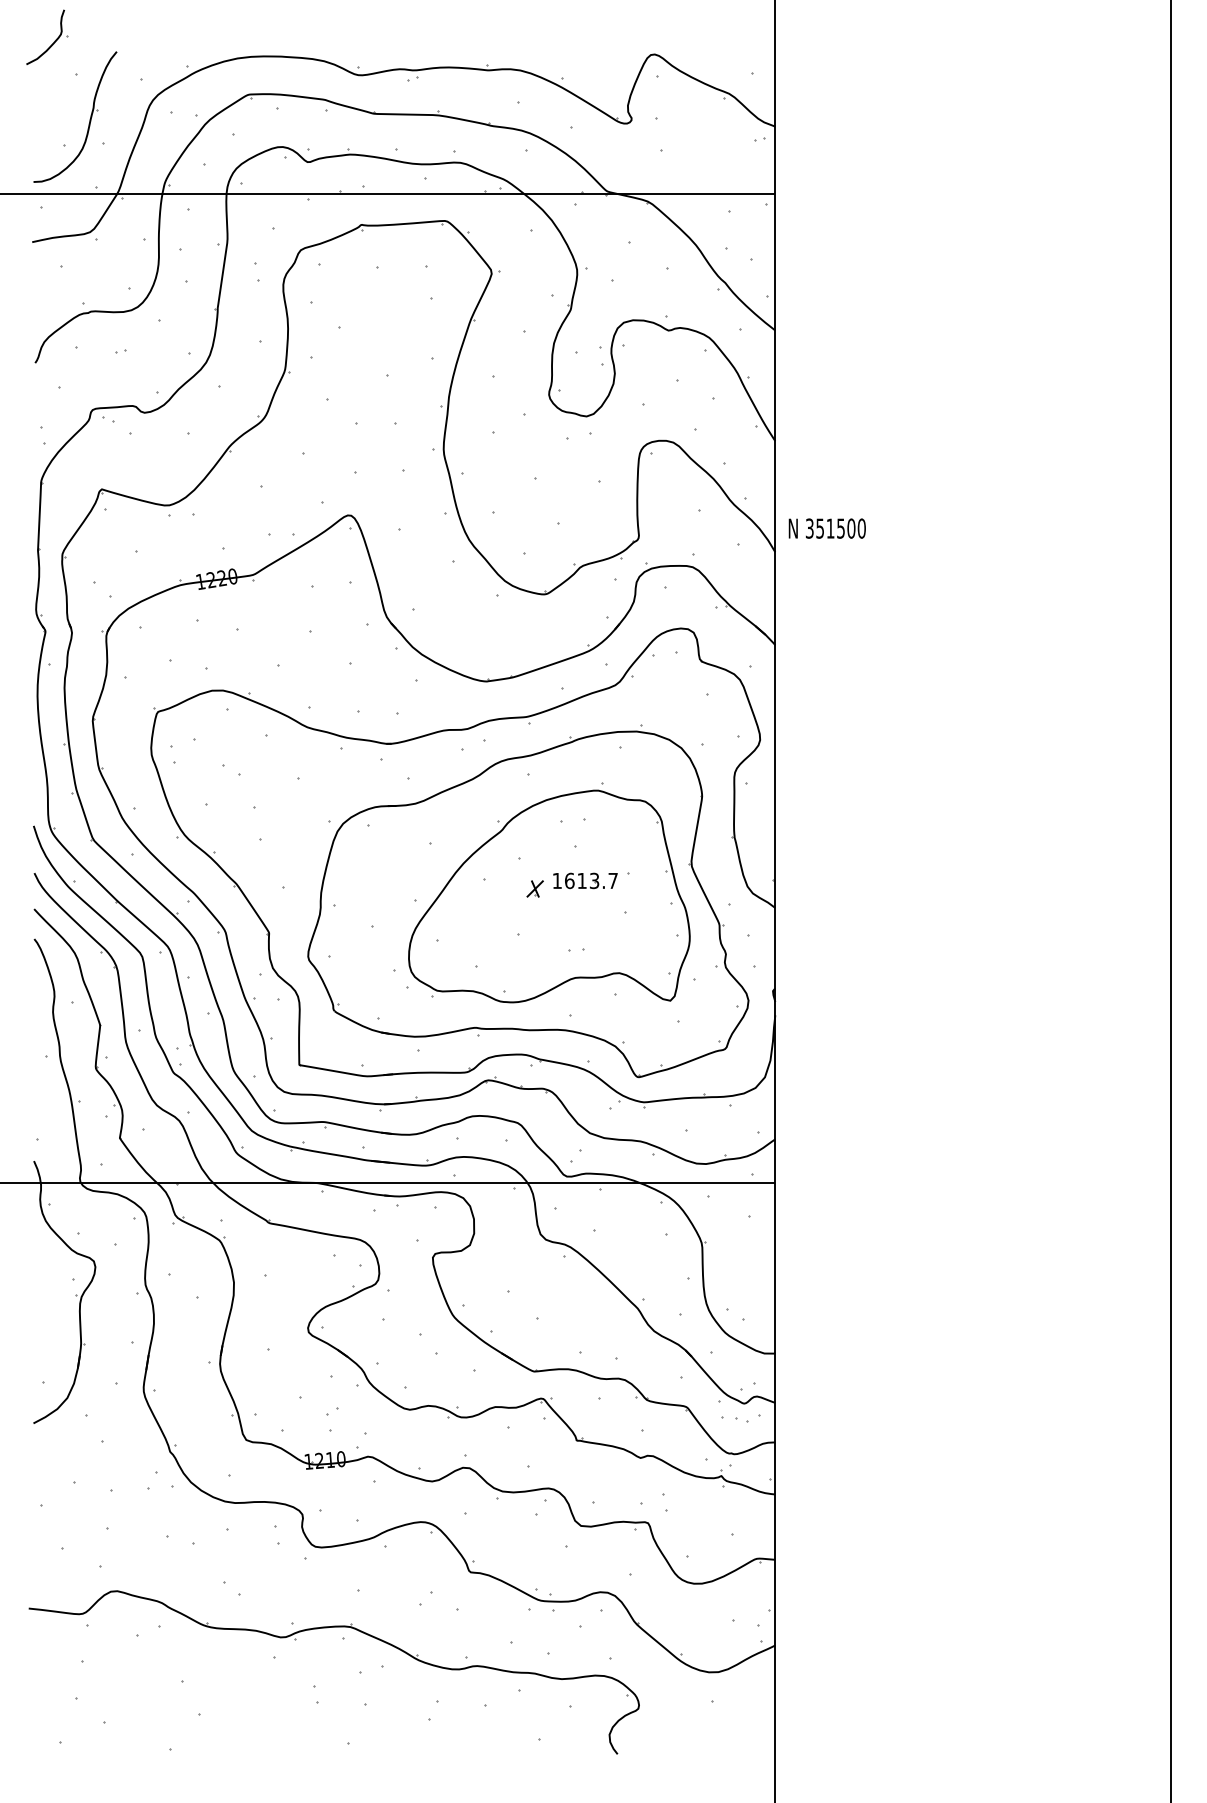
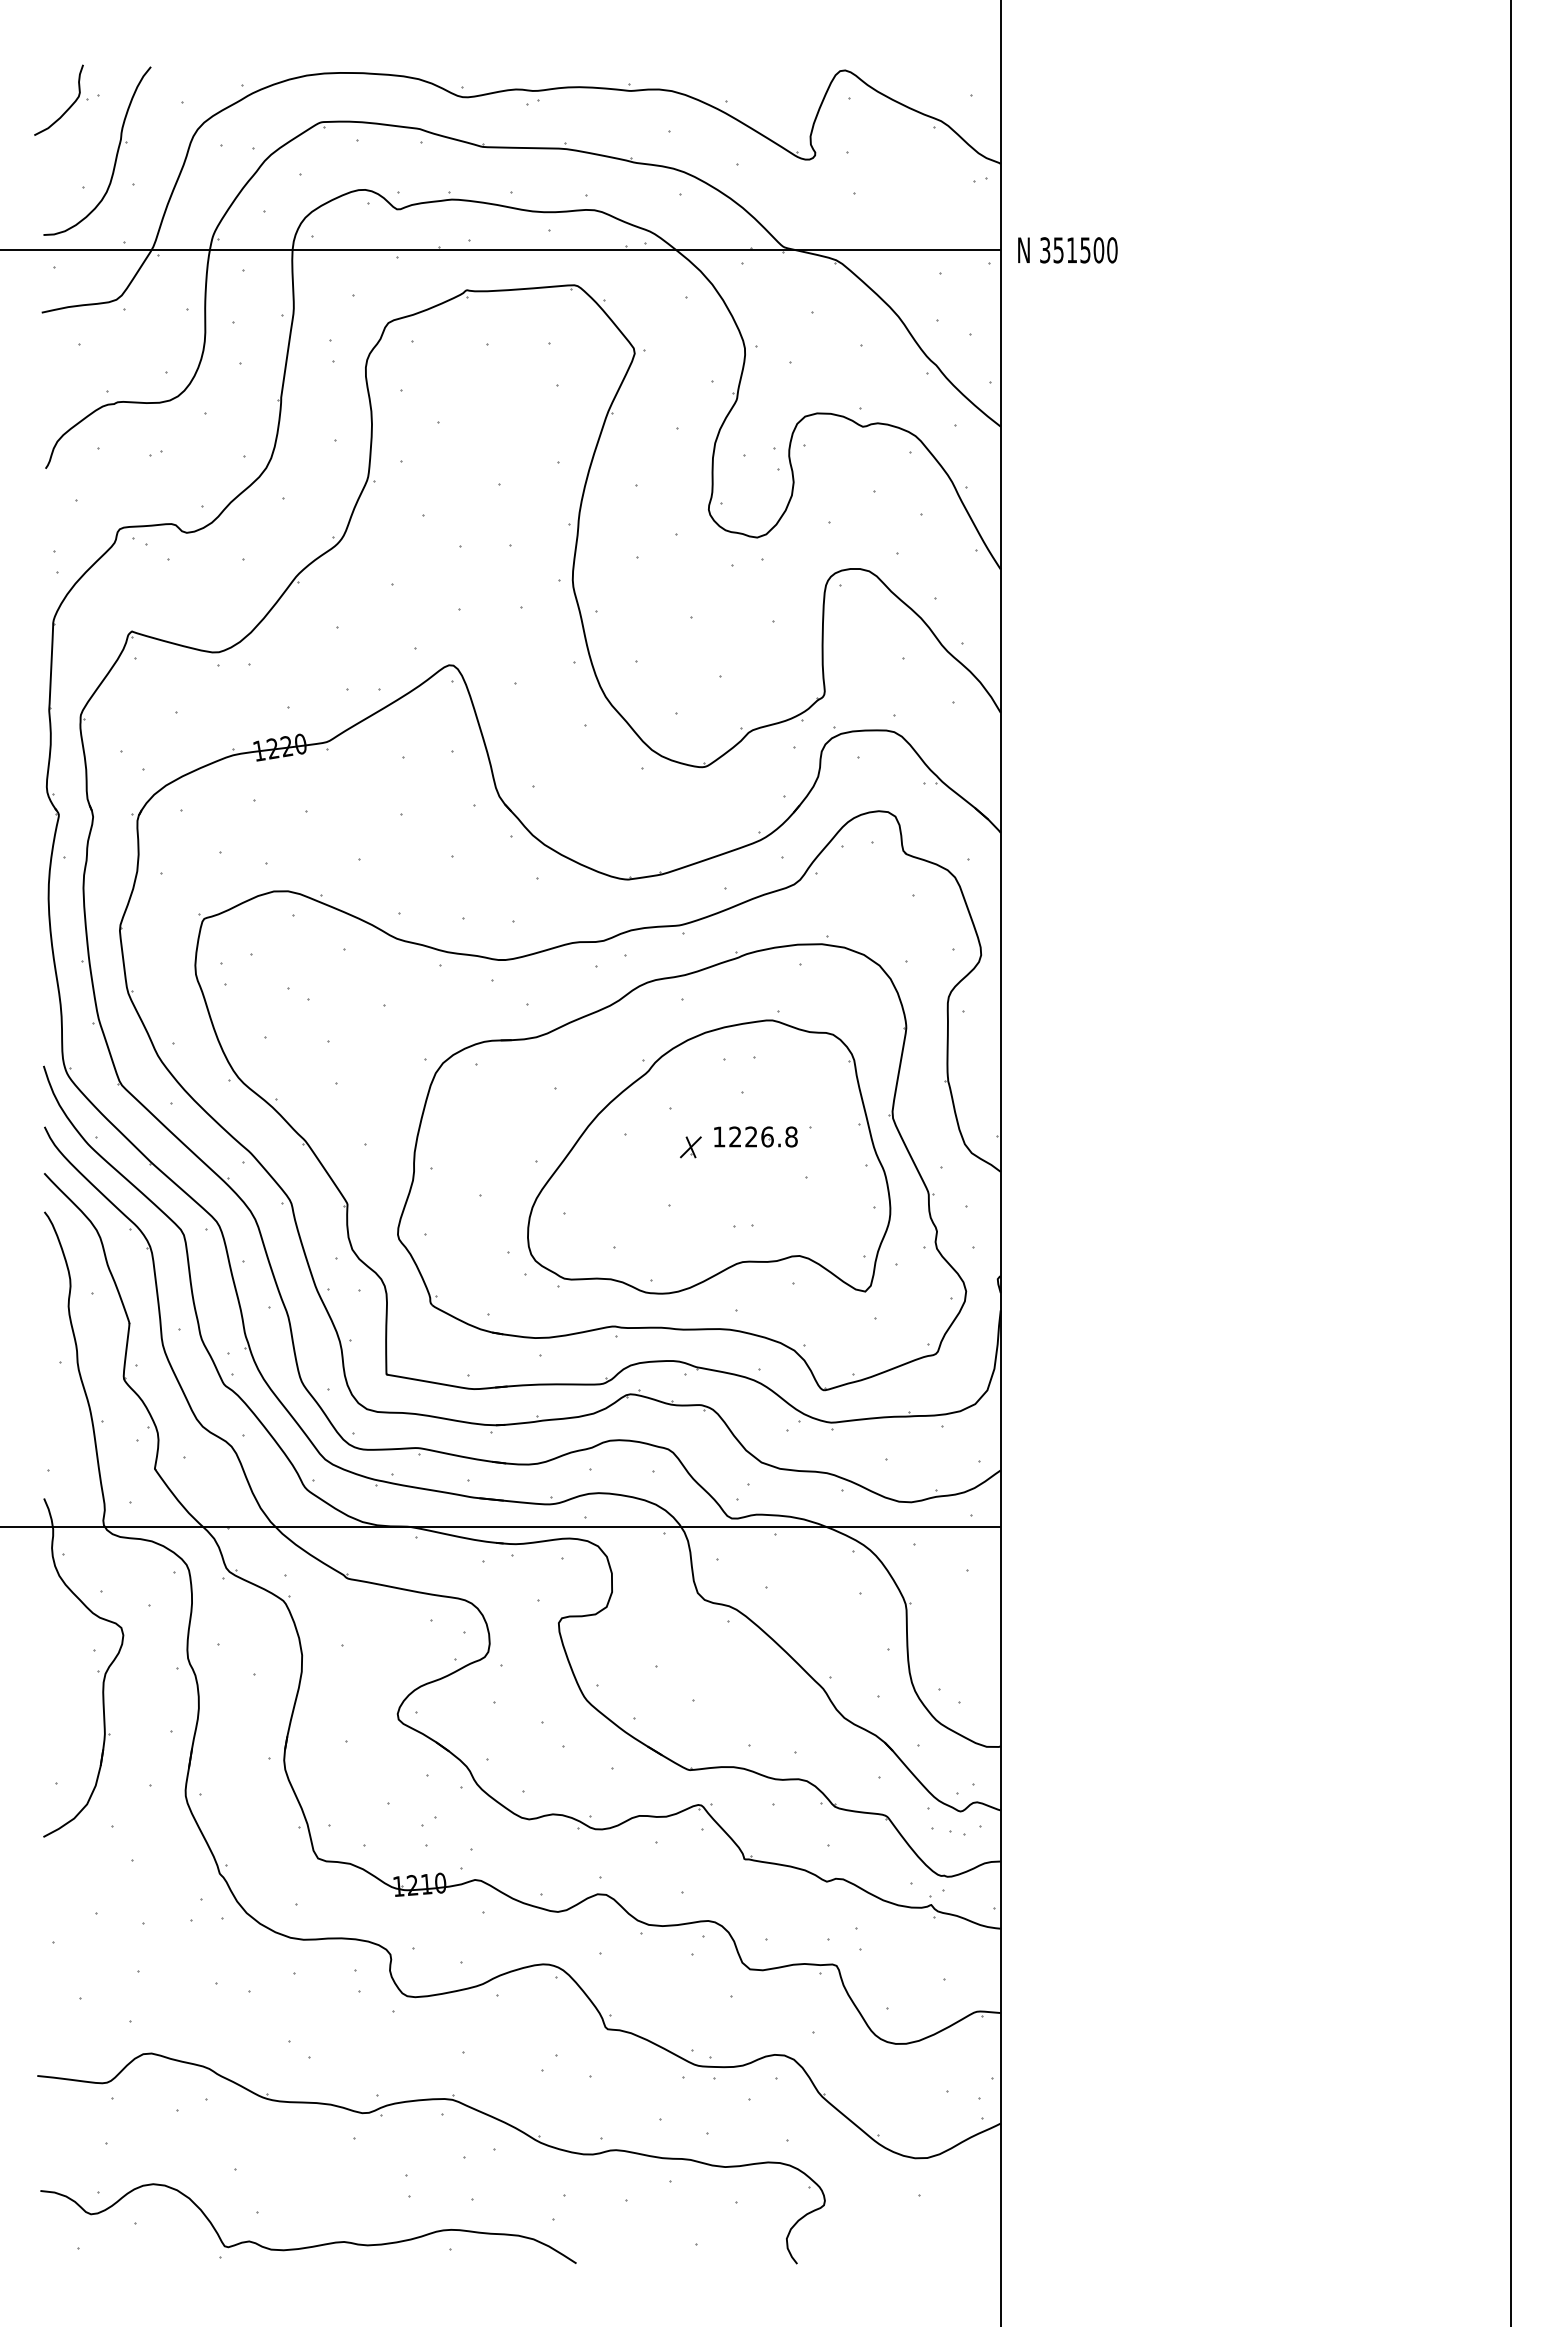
part: (53, 42) -> (69, 106), moved
text: (827, 528) -> (1067, 250), moved
text: (591, 880) -> (763, 1136), 1613.7 -> 1226.8
curve: (242, 1739) -> (312, 2245), added

